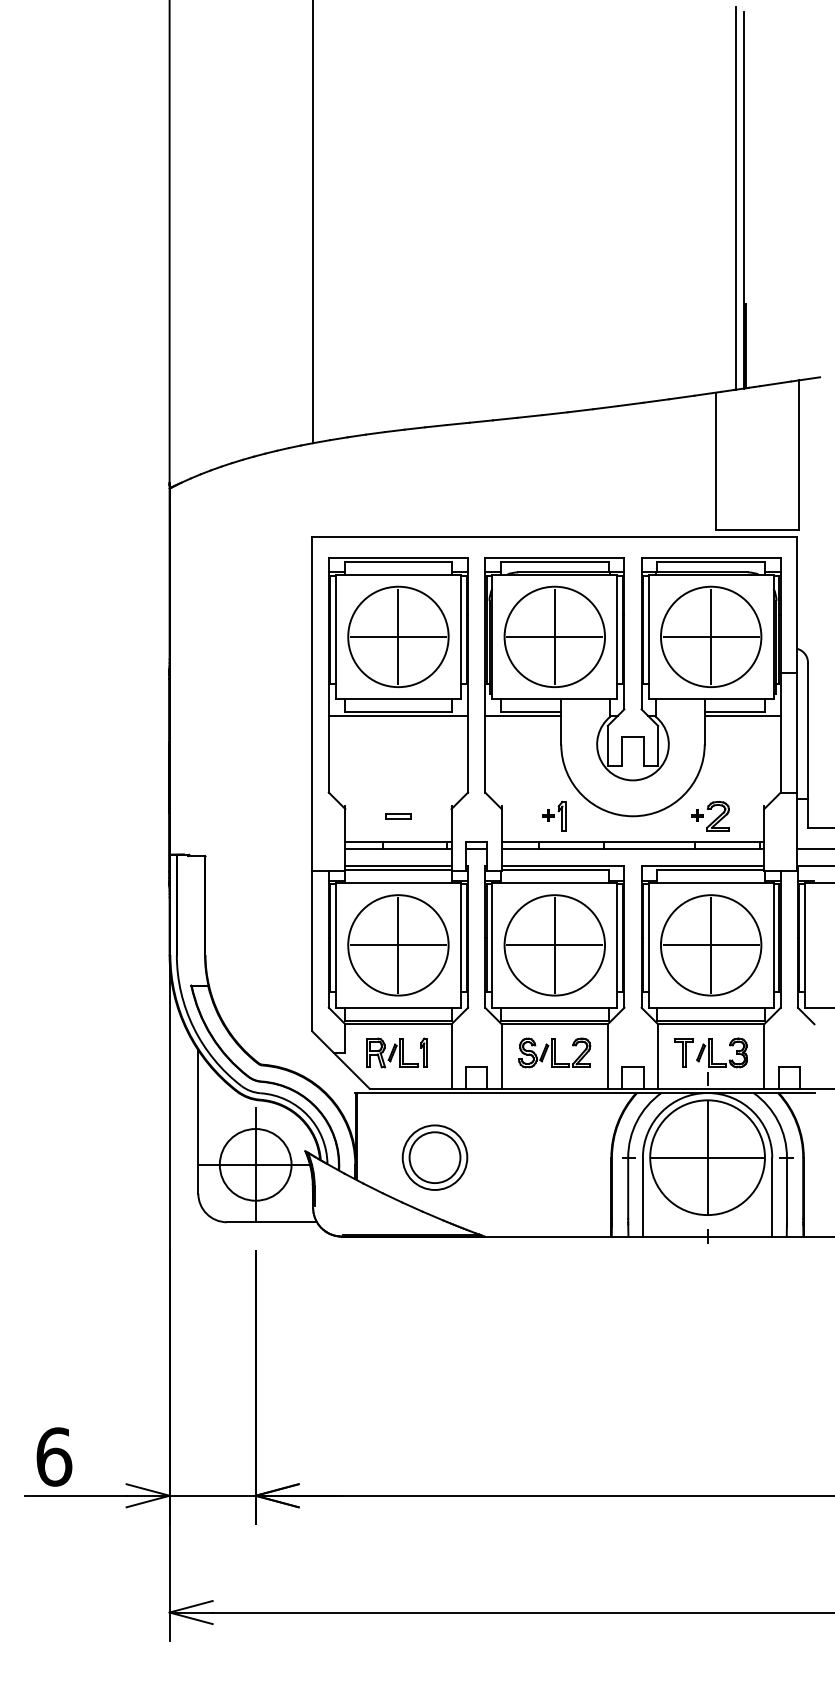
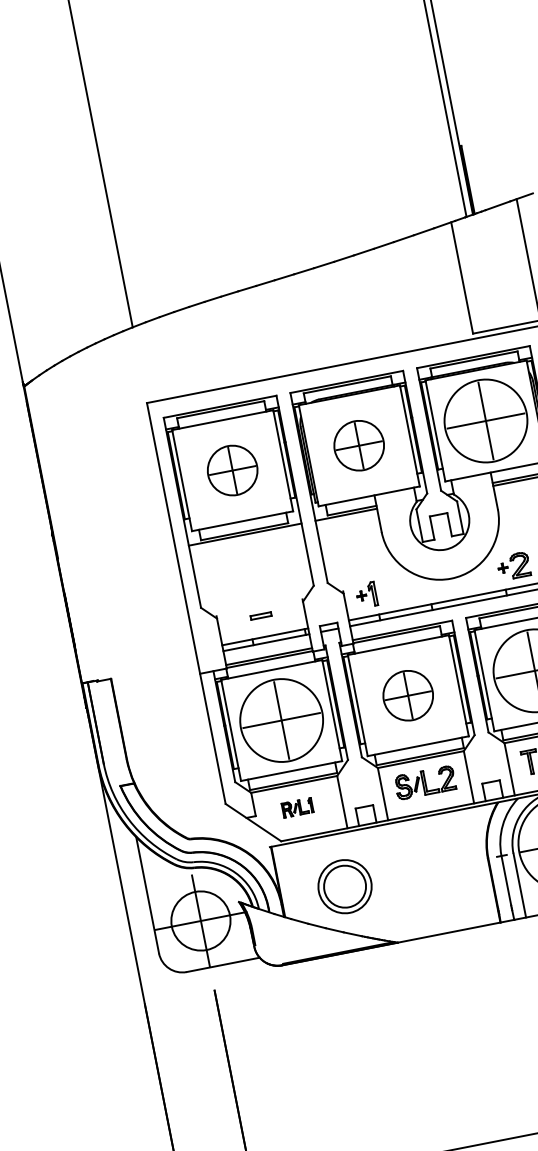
part: (398, 636) -> (232, 470), size x0.6
part: (554, 636) -> (359, 445), size x0.6
part: (554, 815) -> (366, 594), moved
part: (554, 945) -> (408, 695), size x0.6
part: (396, 1052) -> (297, 807), size x0.6

